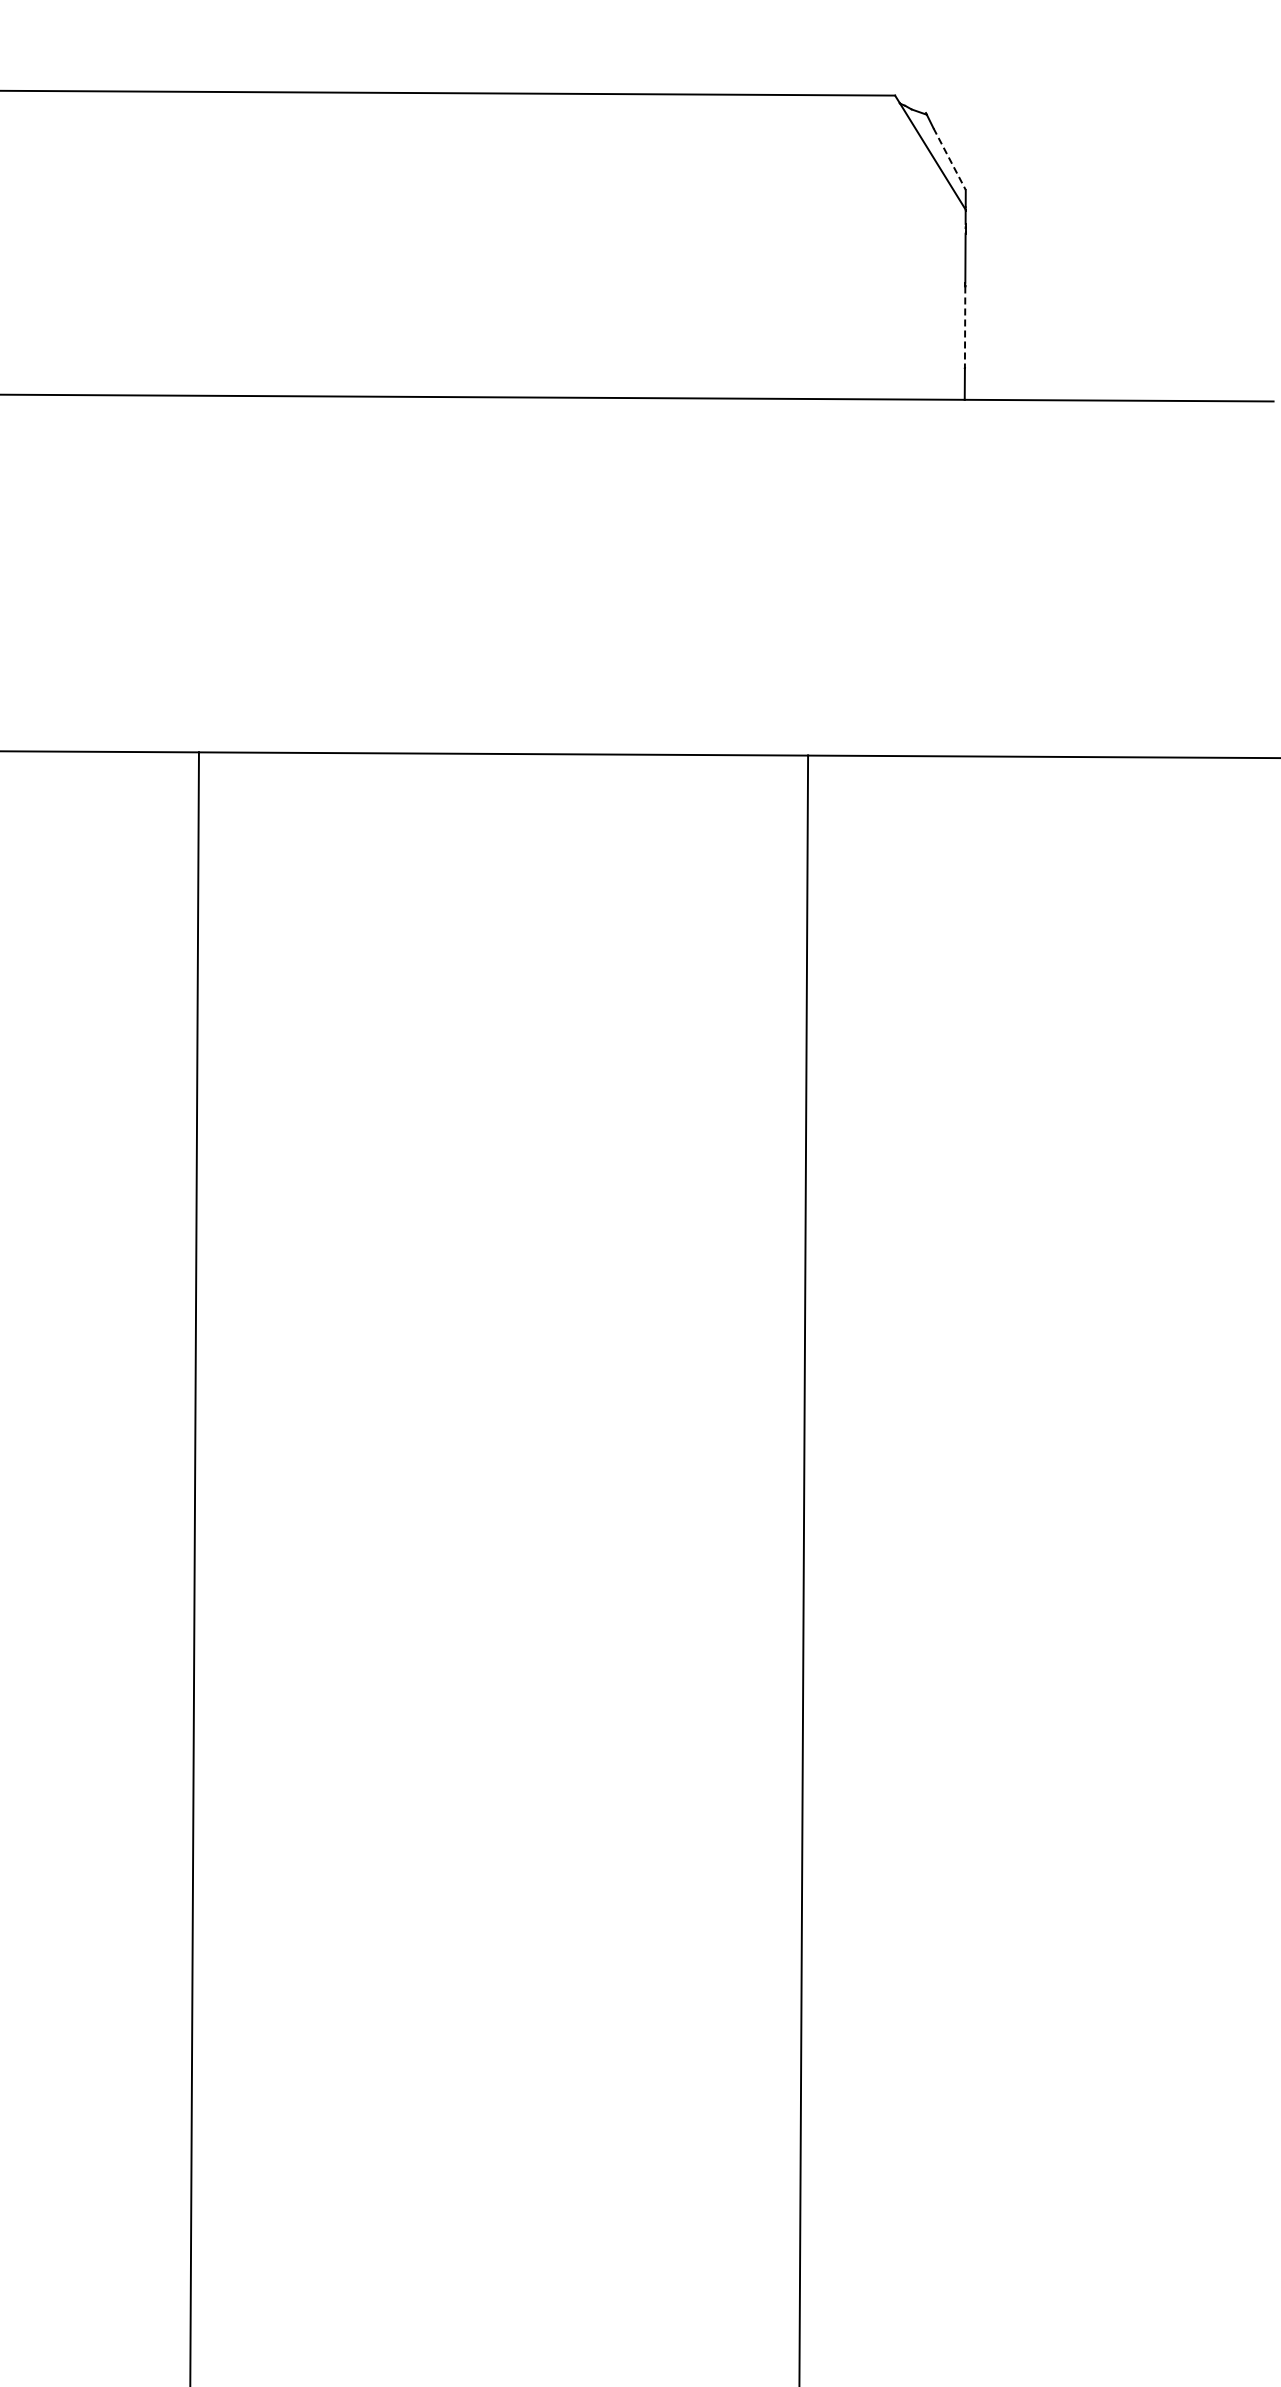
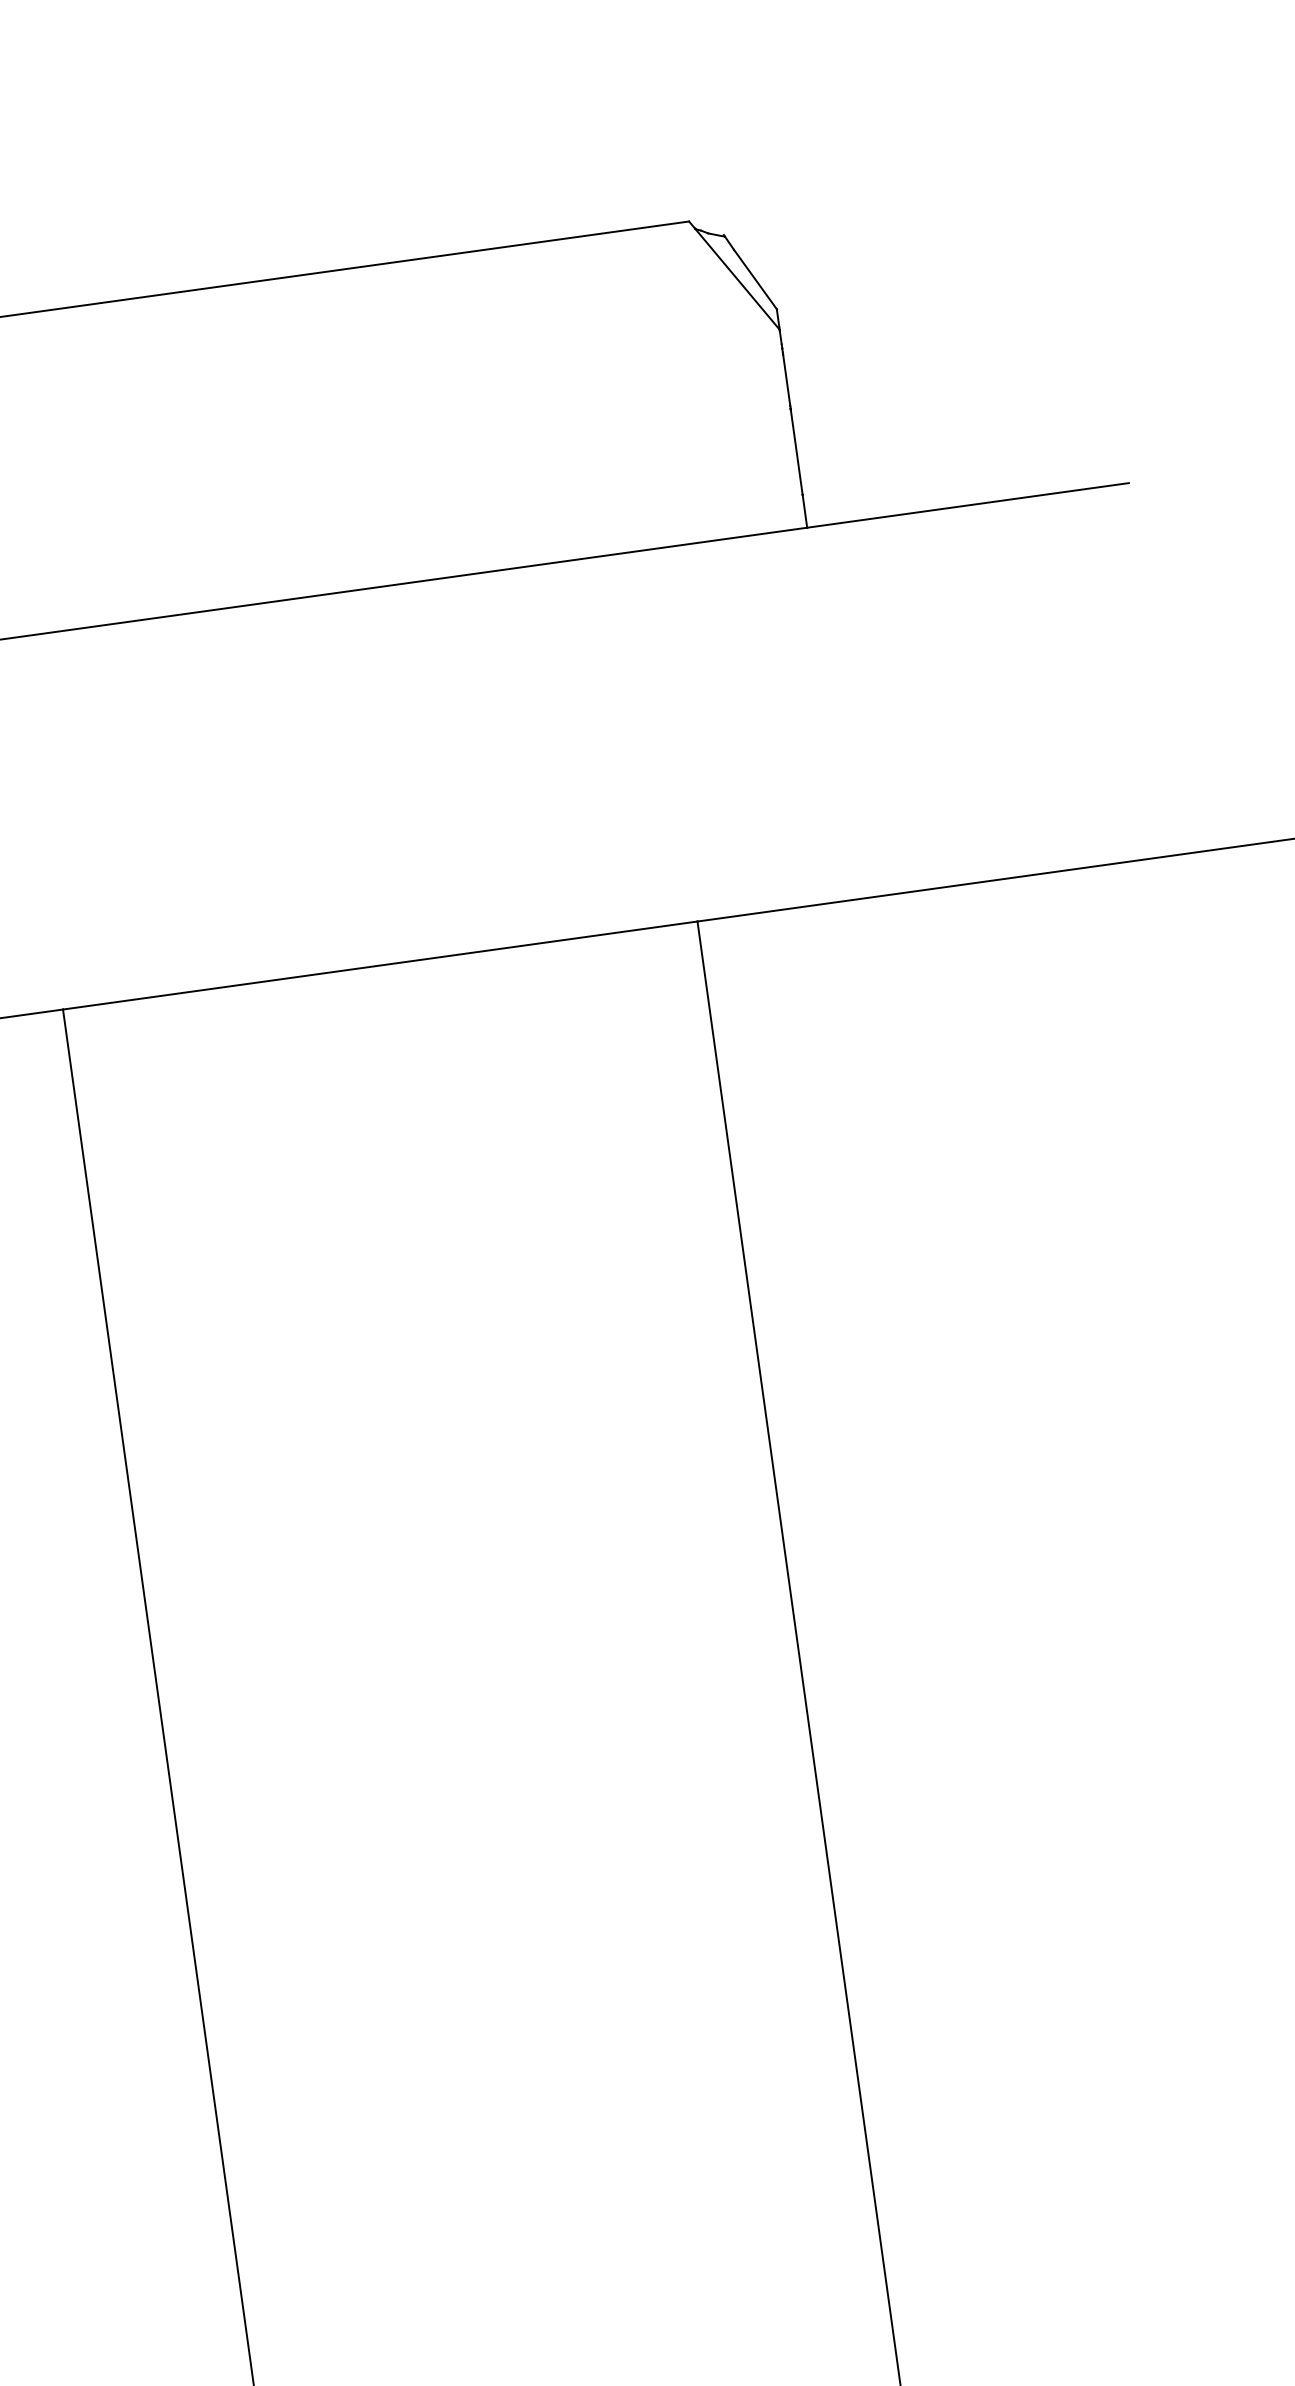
line: (949, 159) -> (755, 279), dashed -> solid
line: (965, 327) -> (797, 452), dashed -> solid

